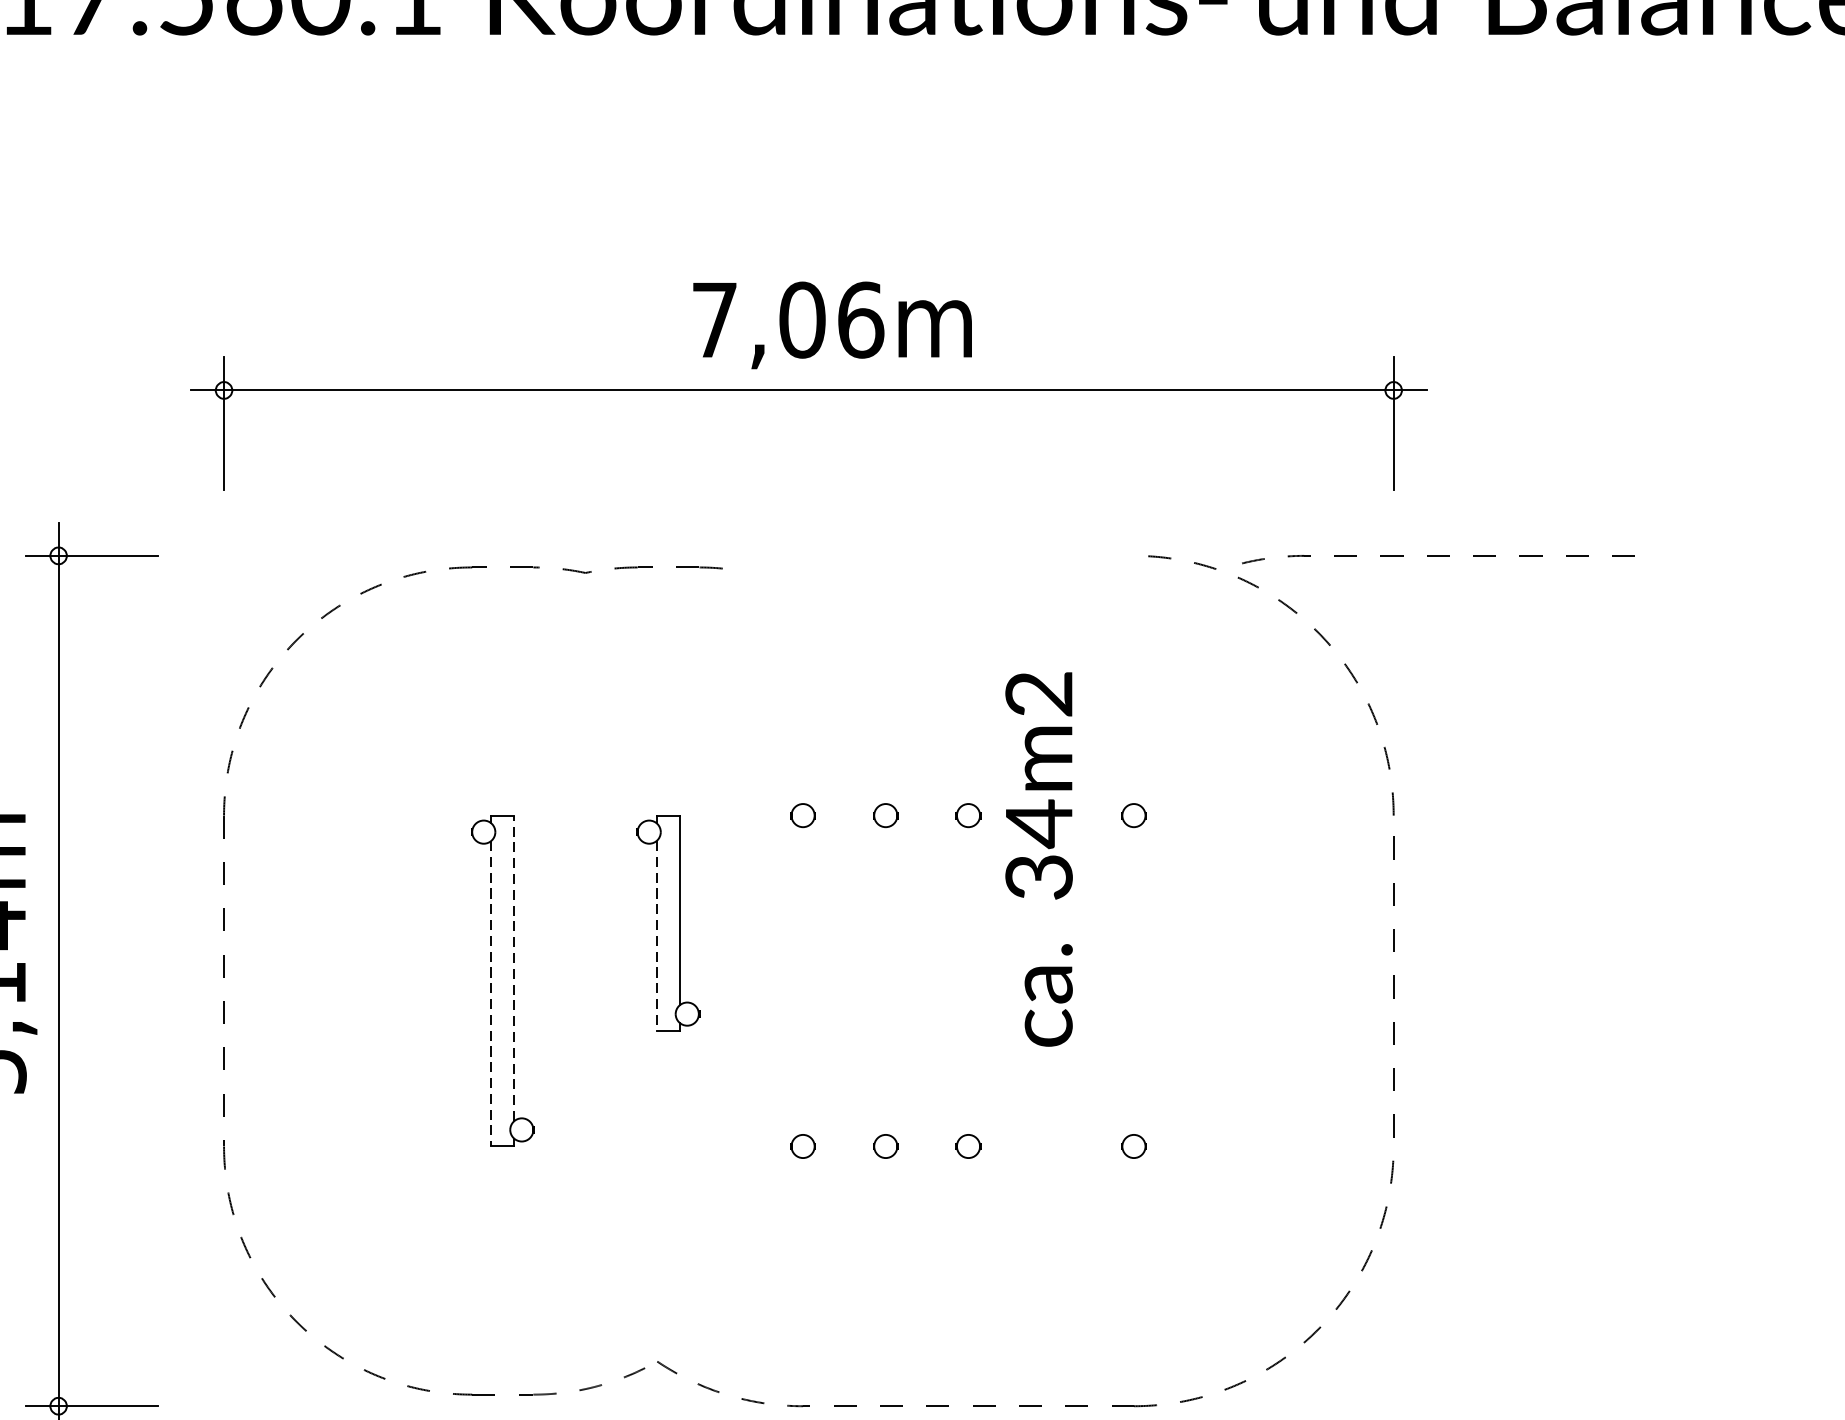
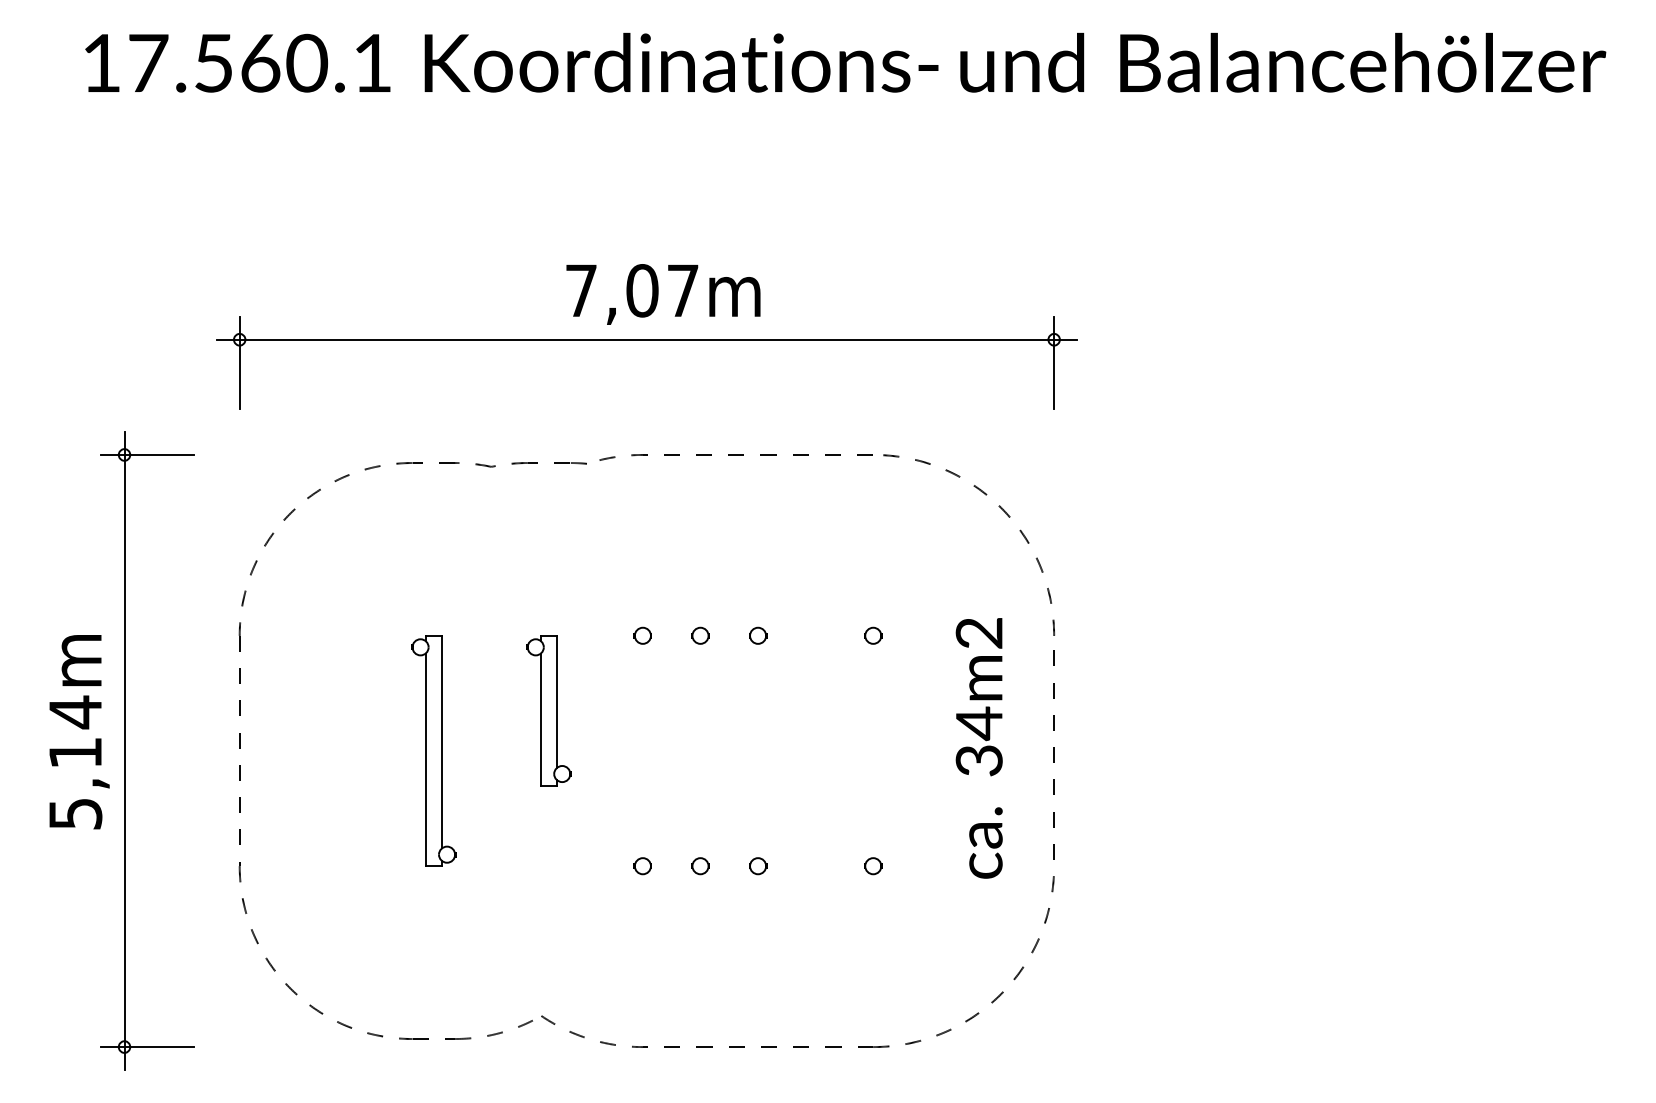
text: (861, 319) -> (683, 290), 7,06m -> 7,07m
curve: (1437, 556) -> (735, 455), moved
text: (1038, 859) -> (978, 748), moved
line: (656, 937) -> (540, 720), dashed -> solid
line: (513, 967) -> (441, 741), dashed -> solid
line: (490, 994) -> (425, 760), dashed -> solid

